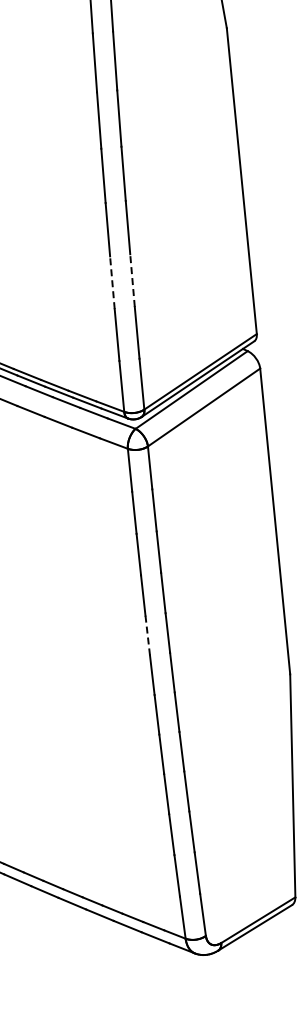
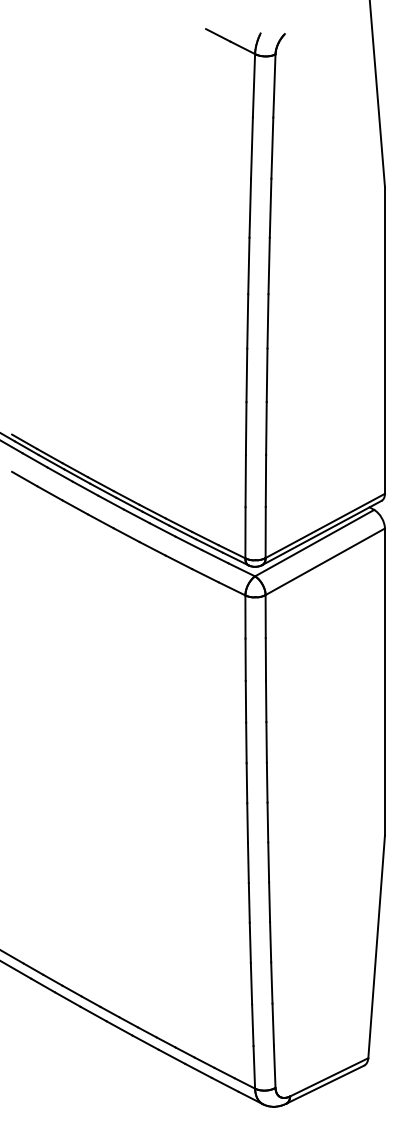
line: (132, 280) -> (266, 428), dashed -> solid
line: (112, 282) -> (246, 428), dashed -> solid
line: (147, 635) -> (246, 783), dashed -> solid

